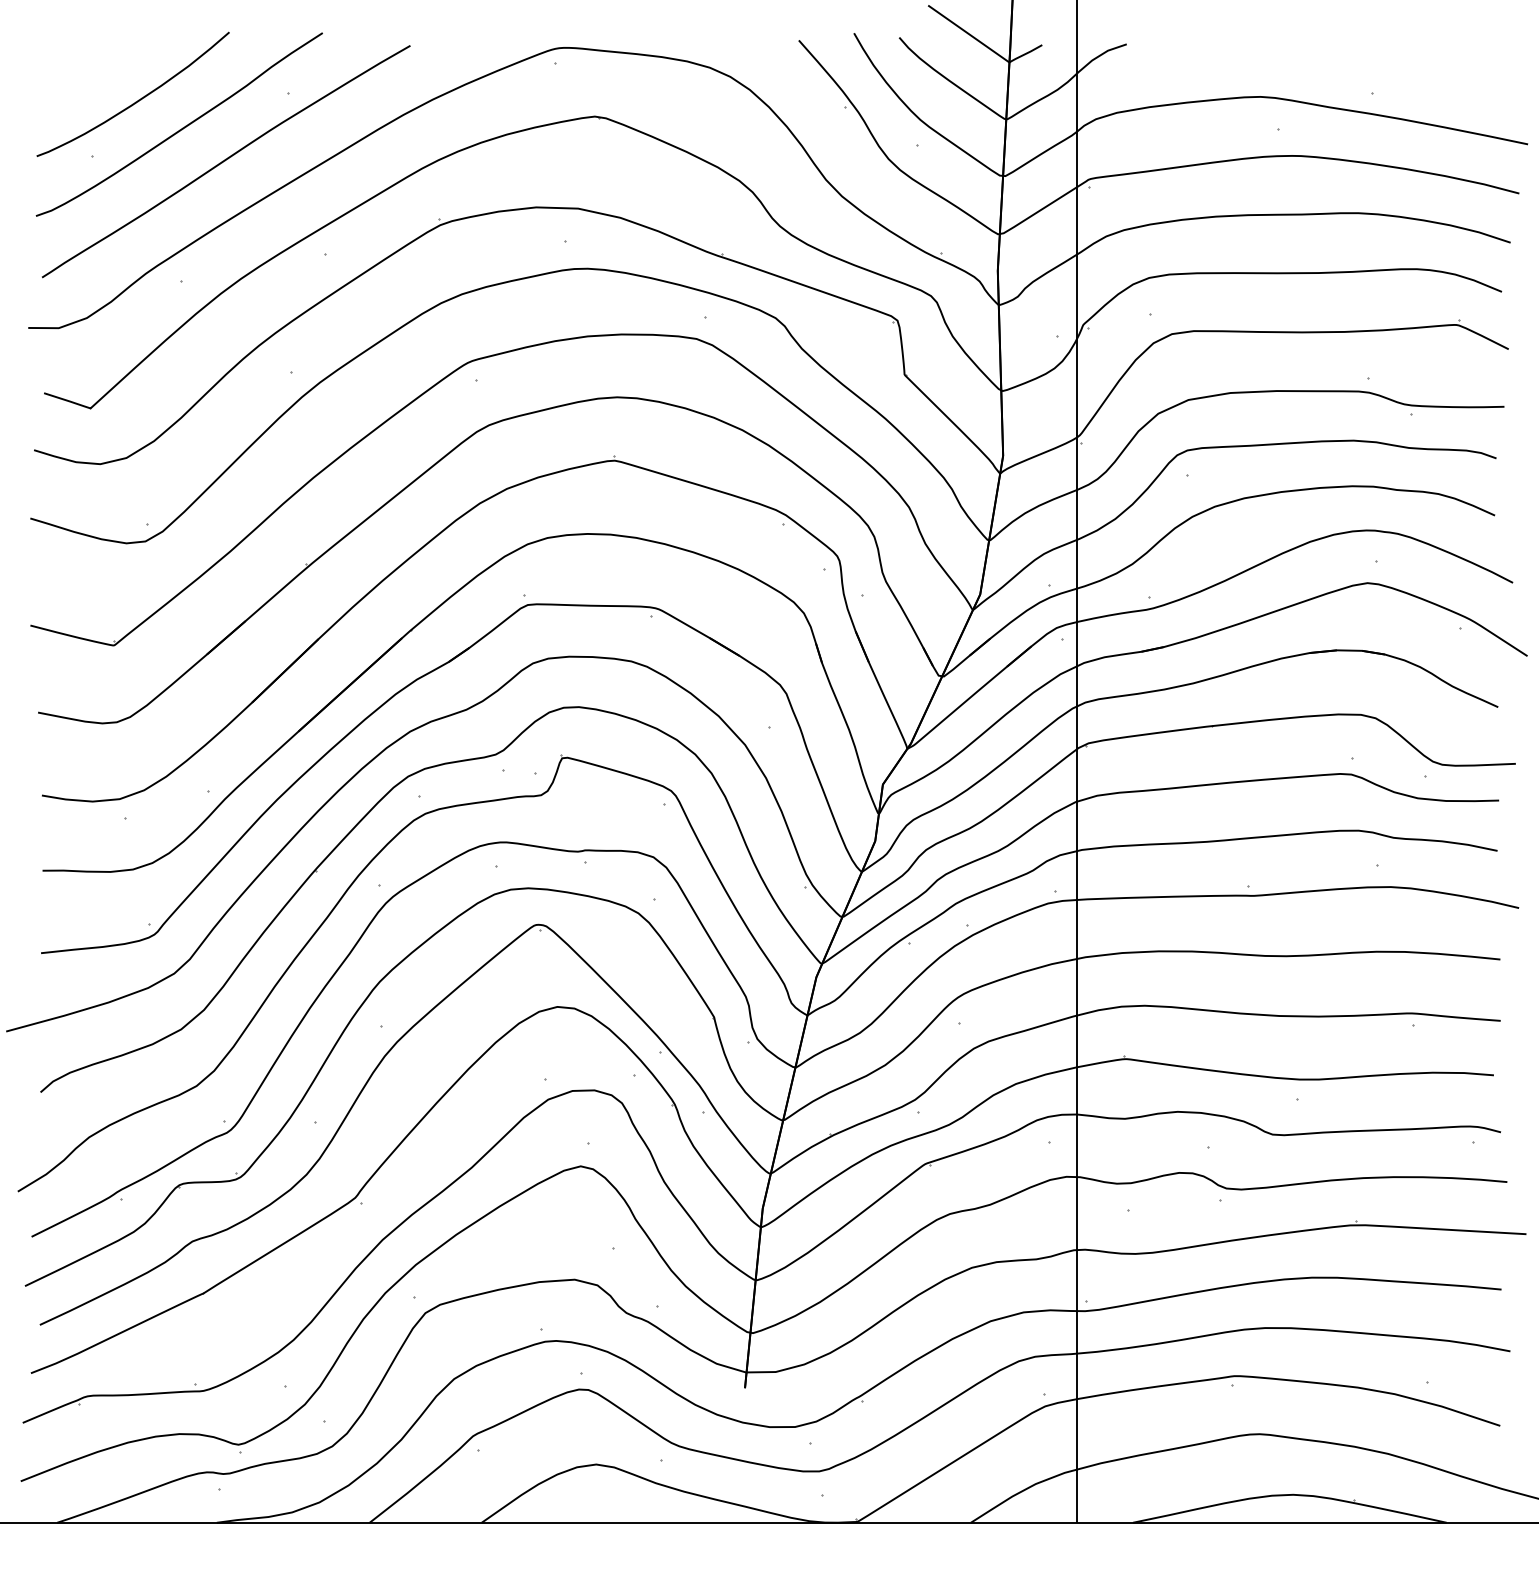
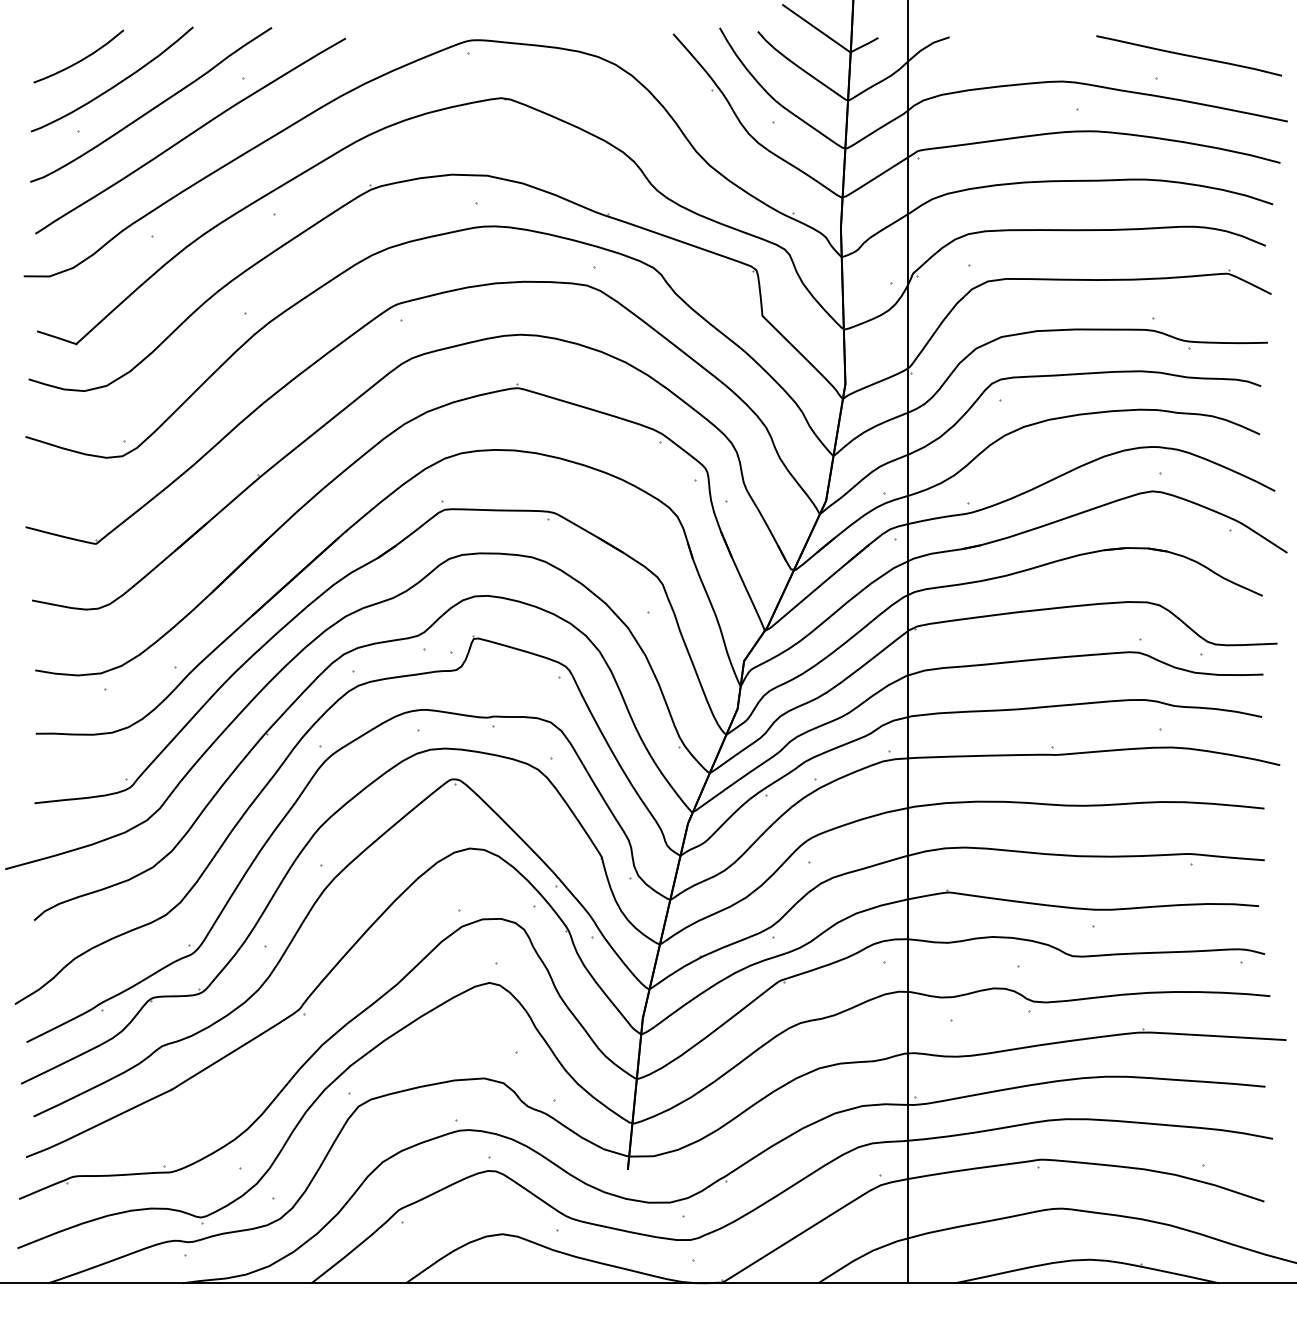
curve: (1411, 65) -> (1189, 55), added
curve: (95, 70) -> (80, 59), added

